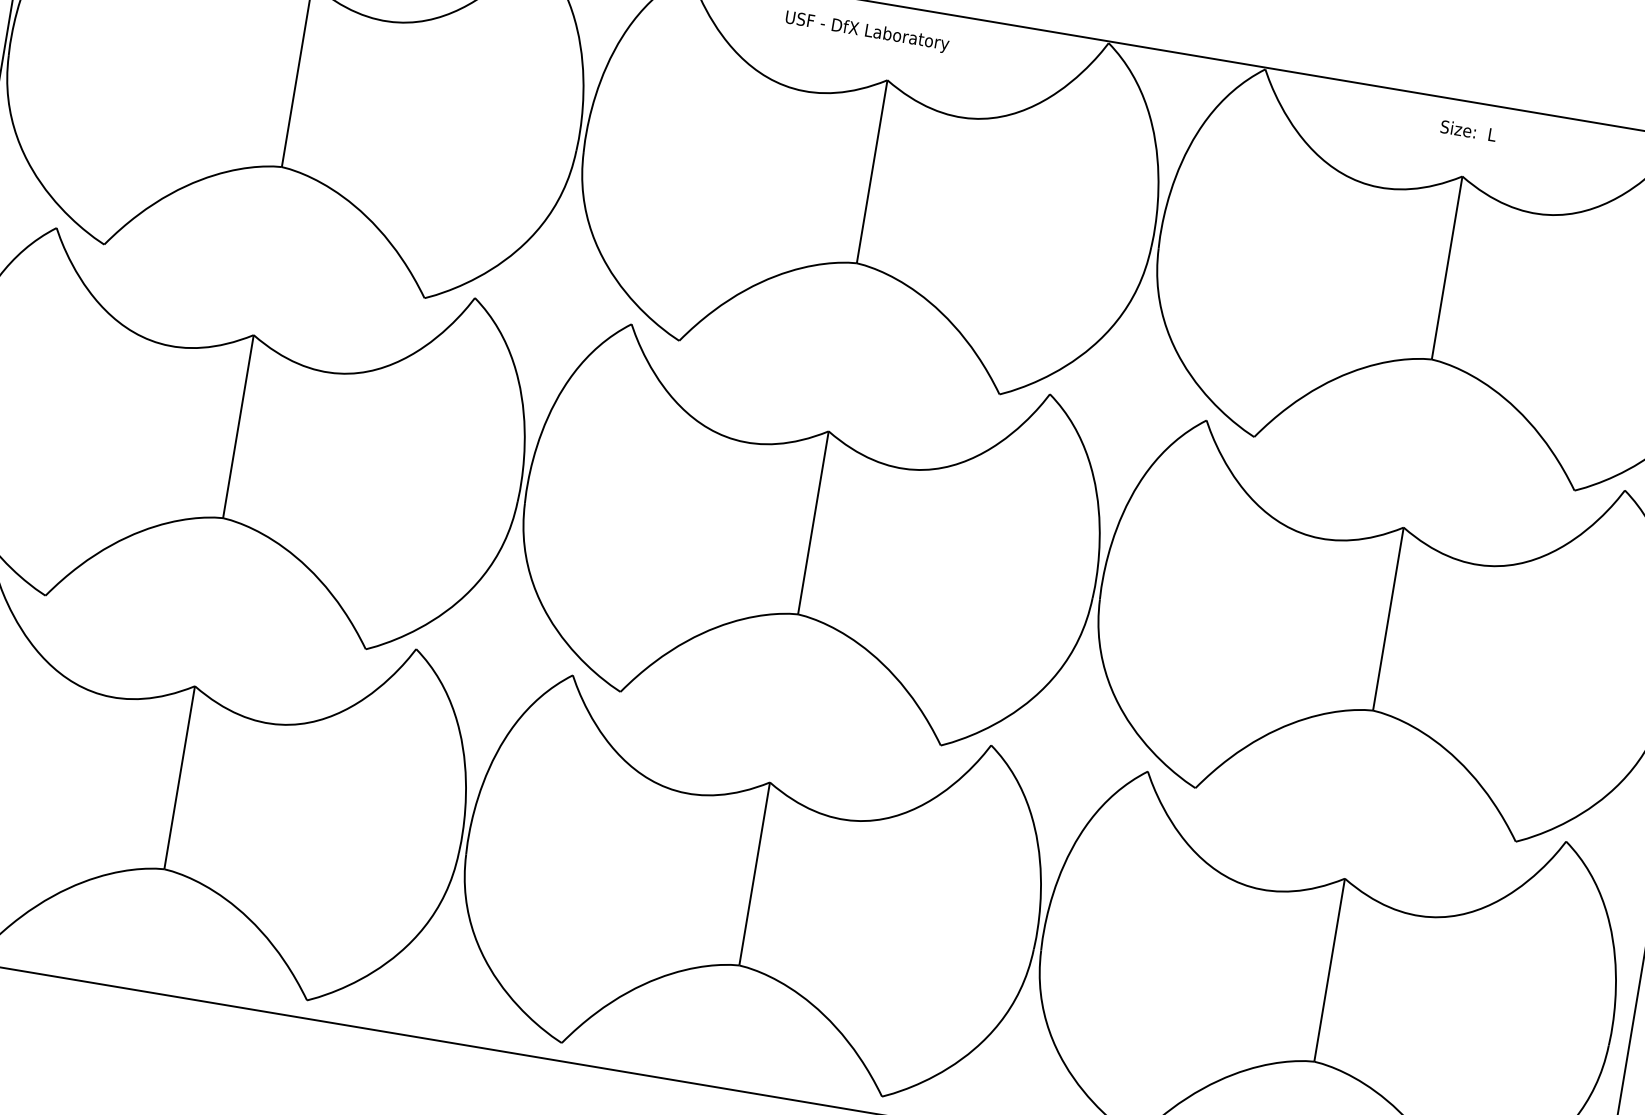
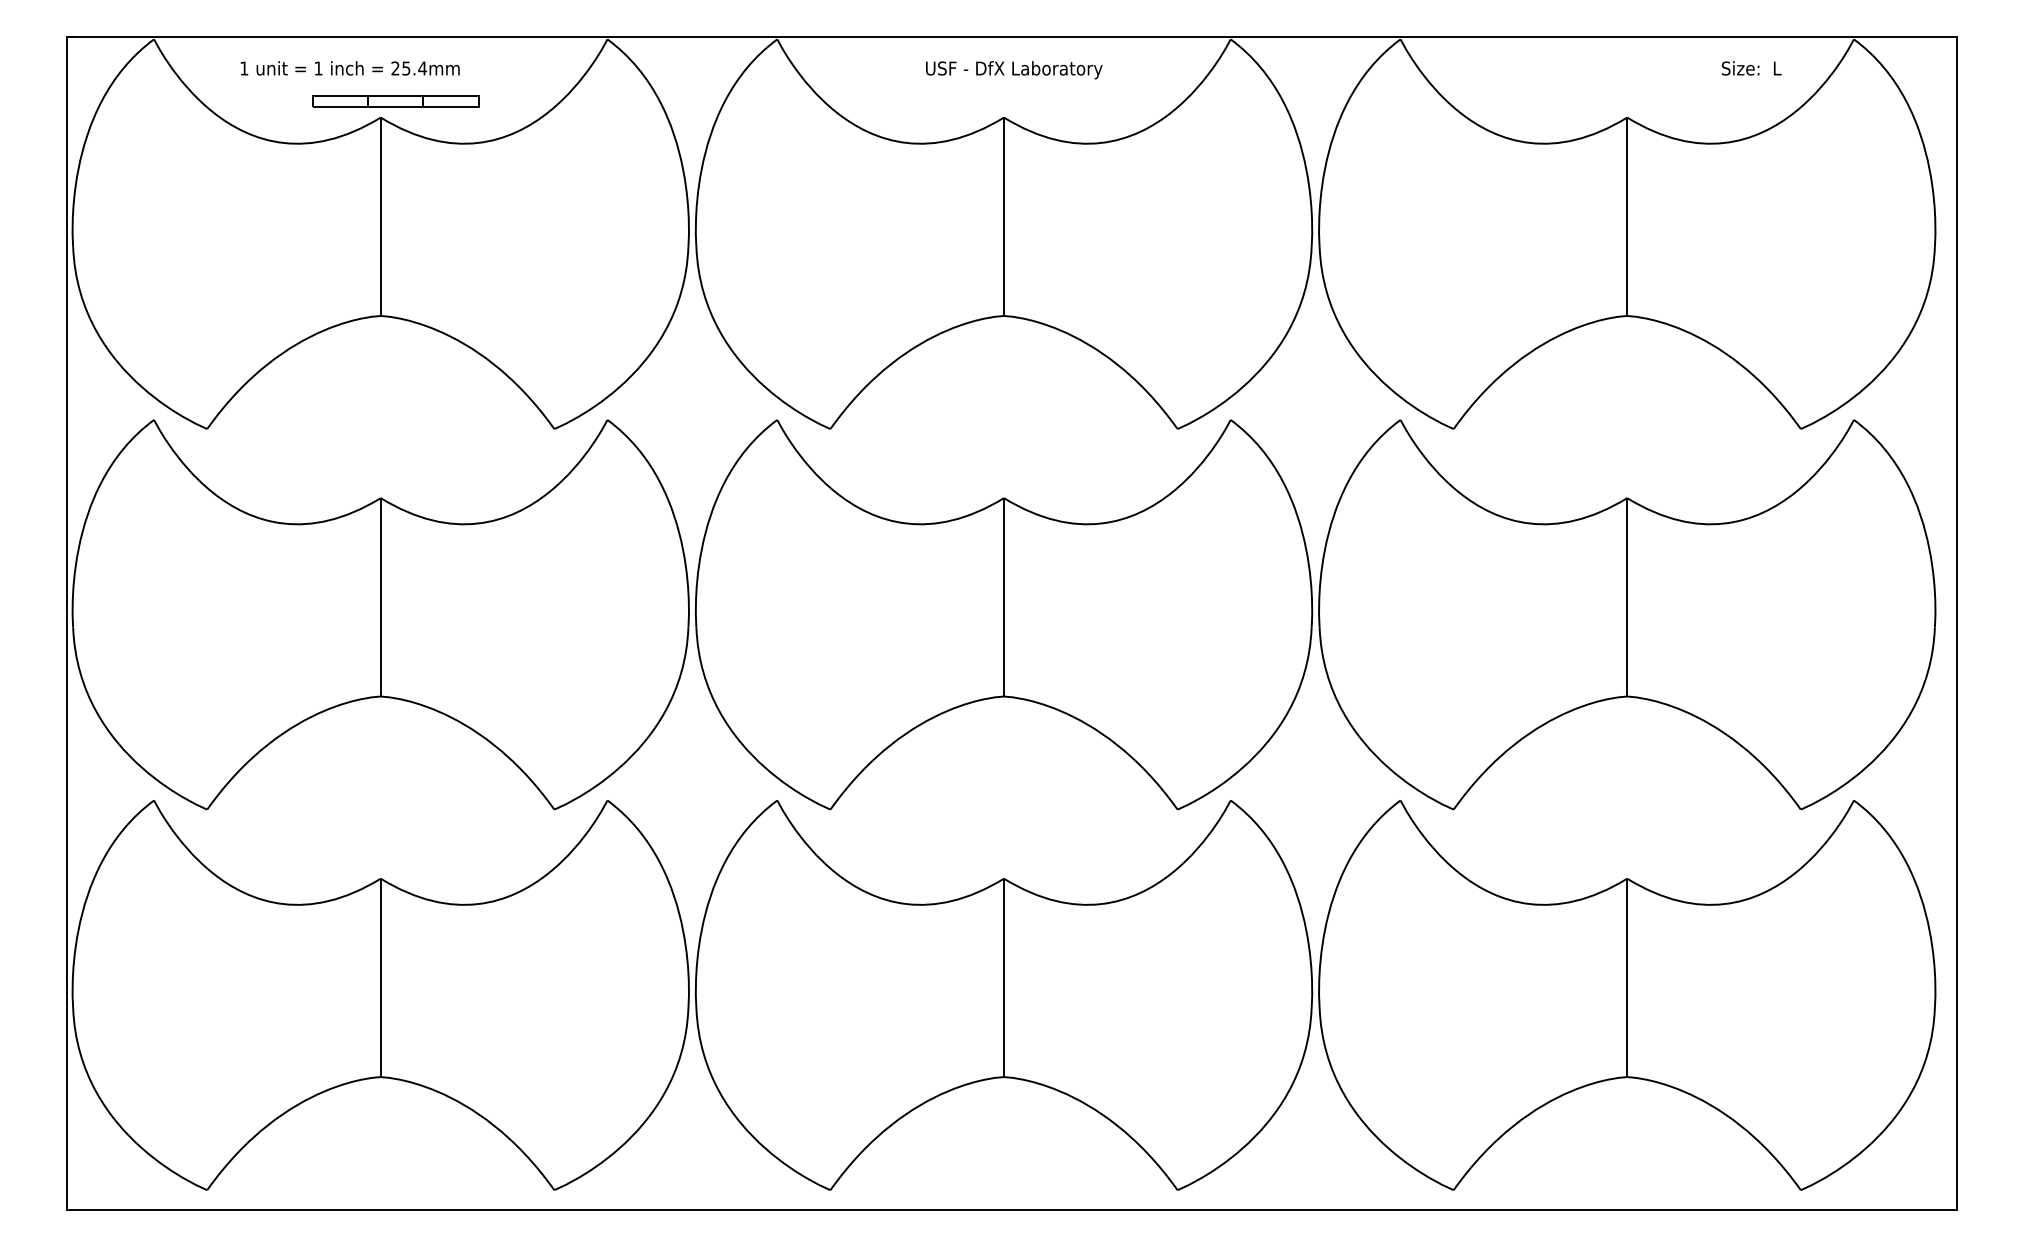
text: (867, 32) -> (1014, 70), moved
text: (1468, 130) -> (1751, 68), moved

